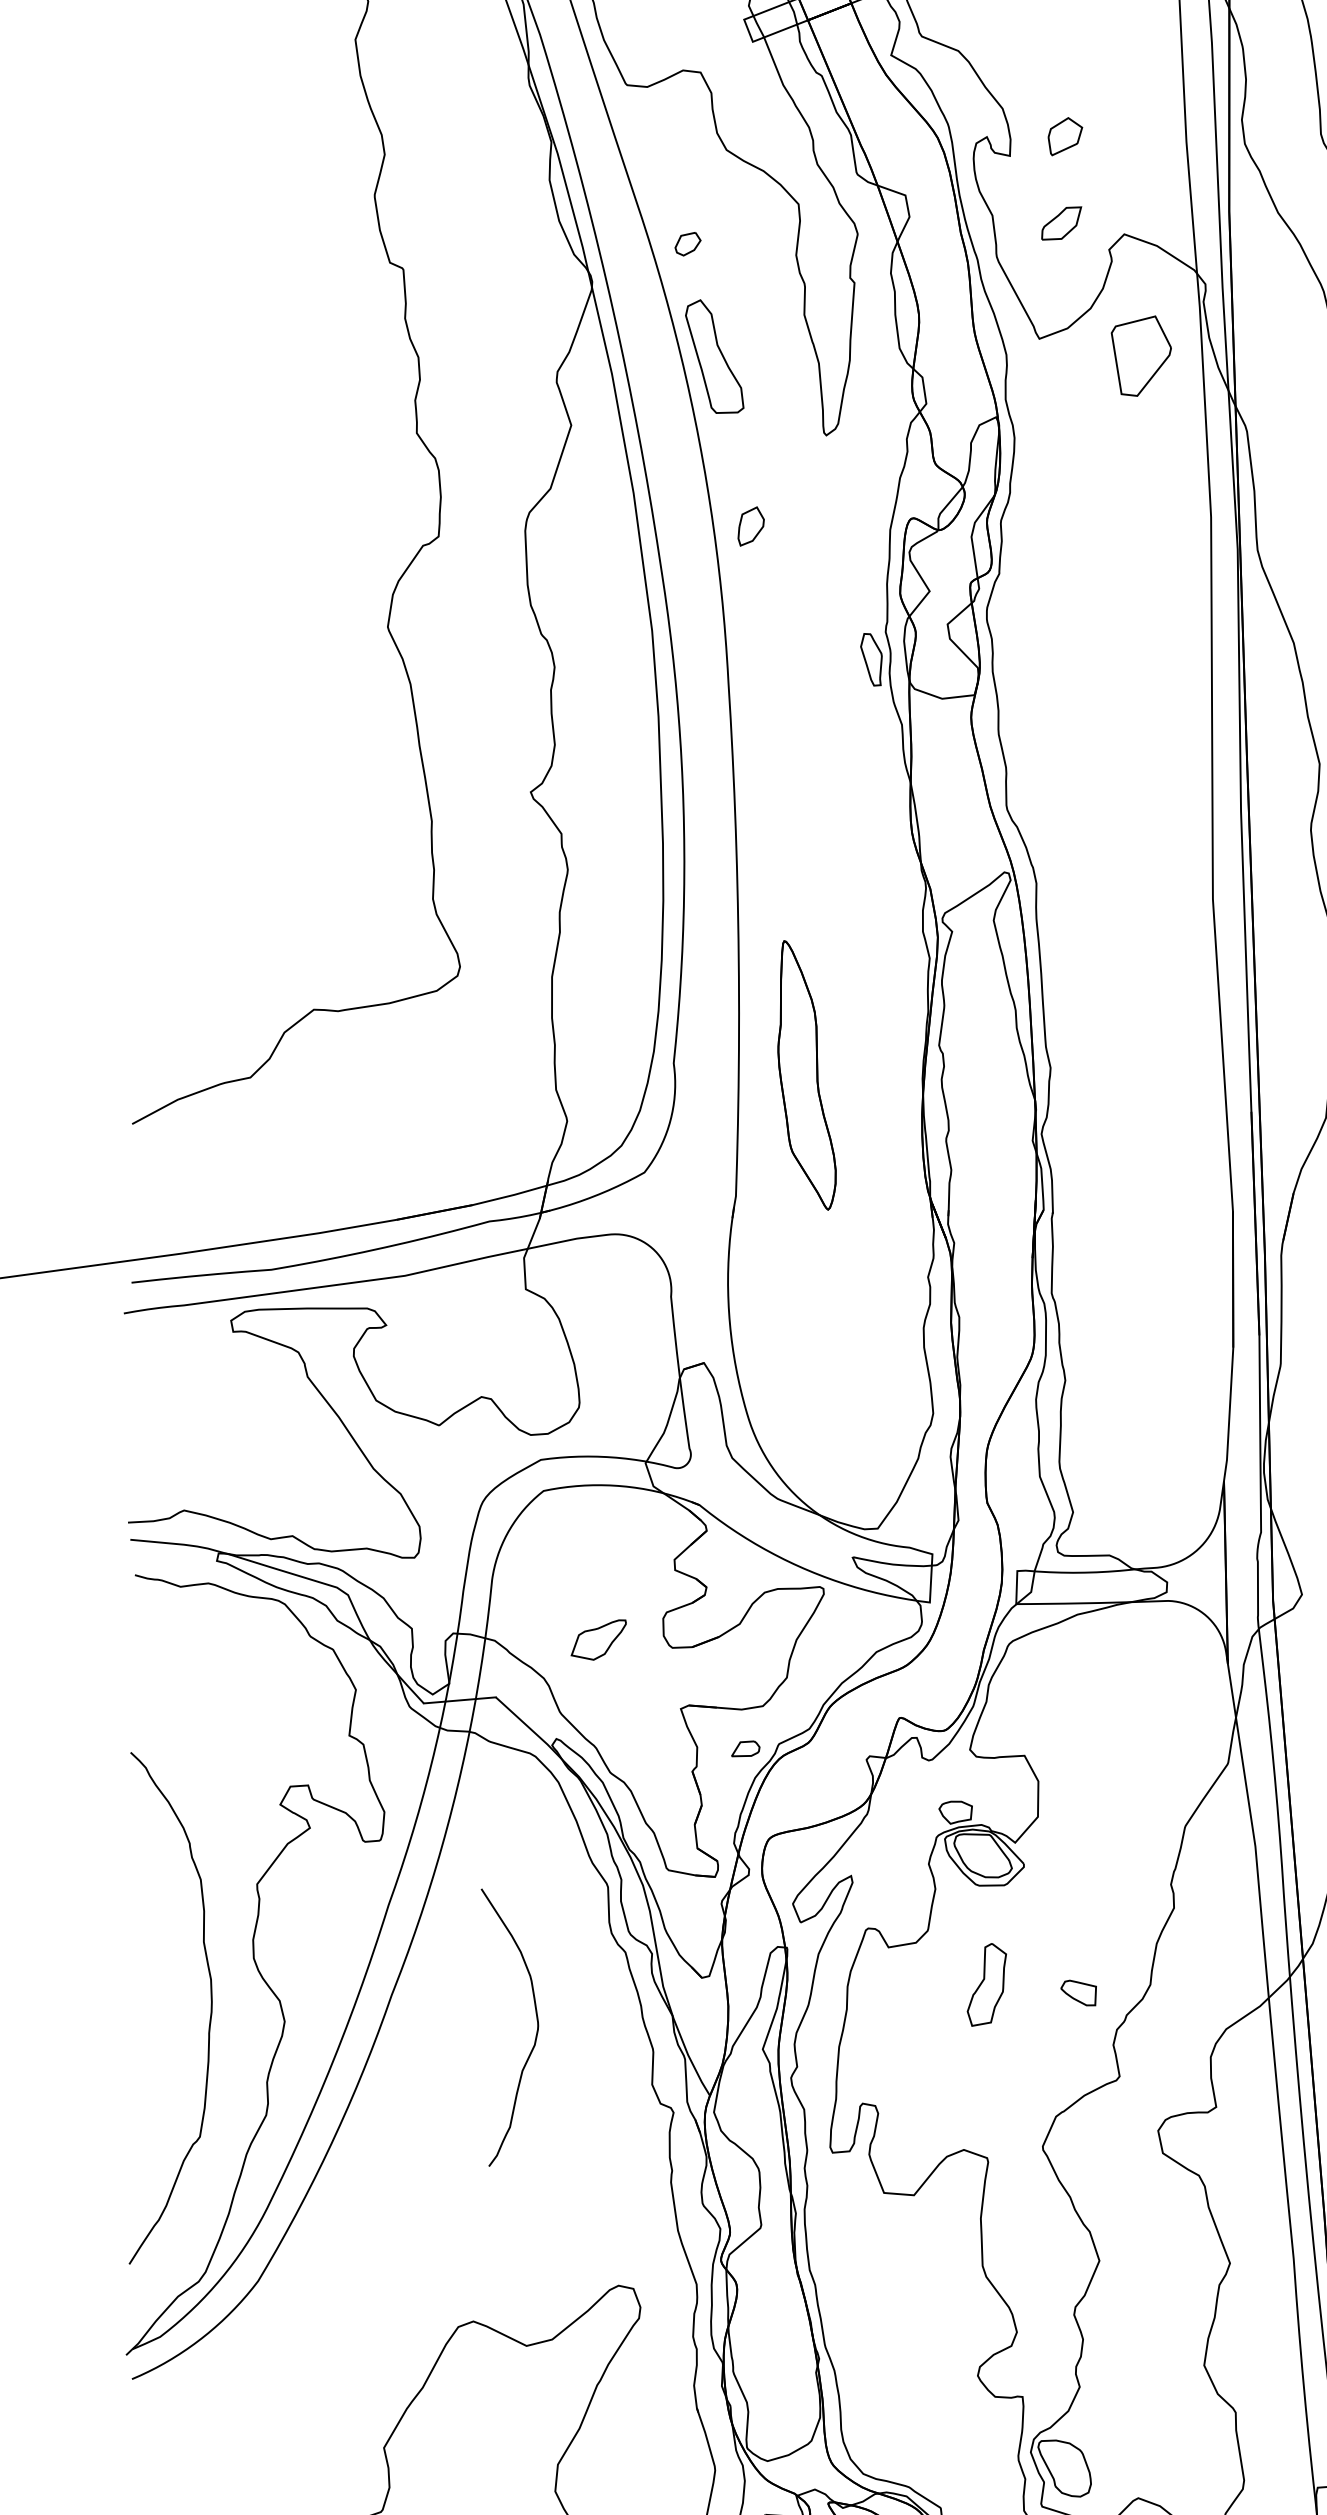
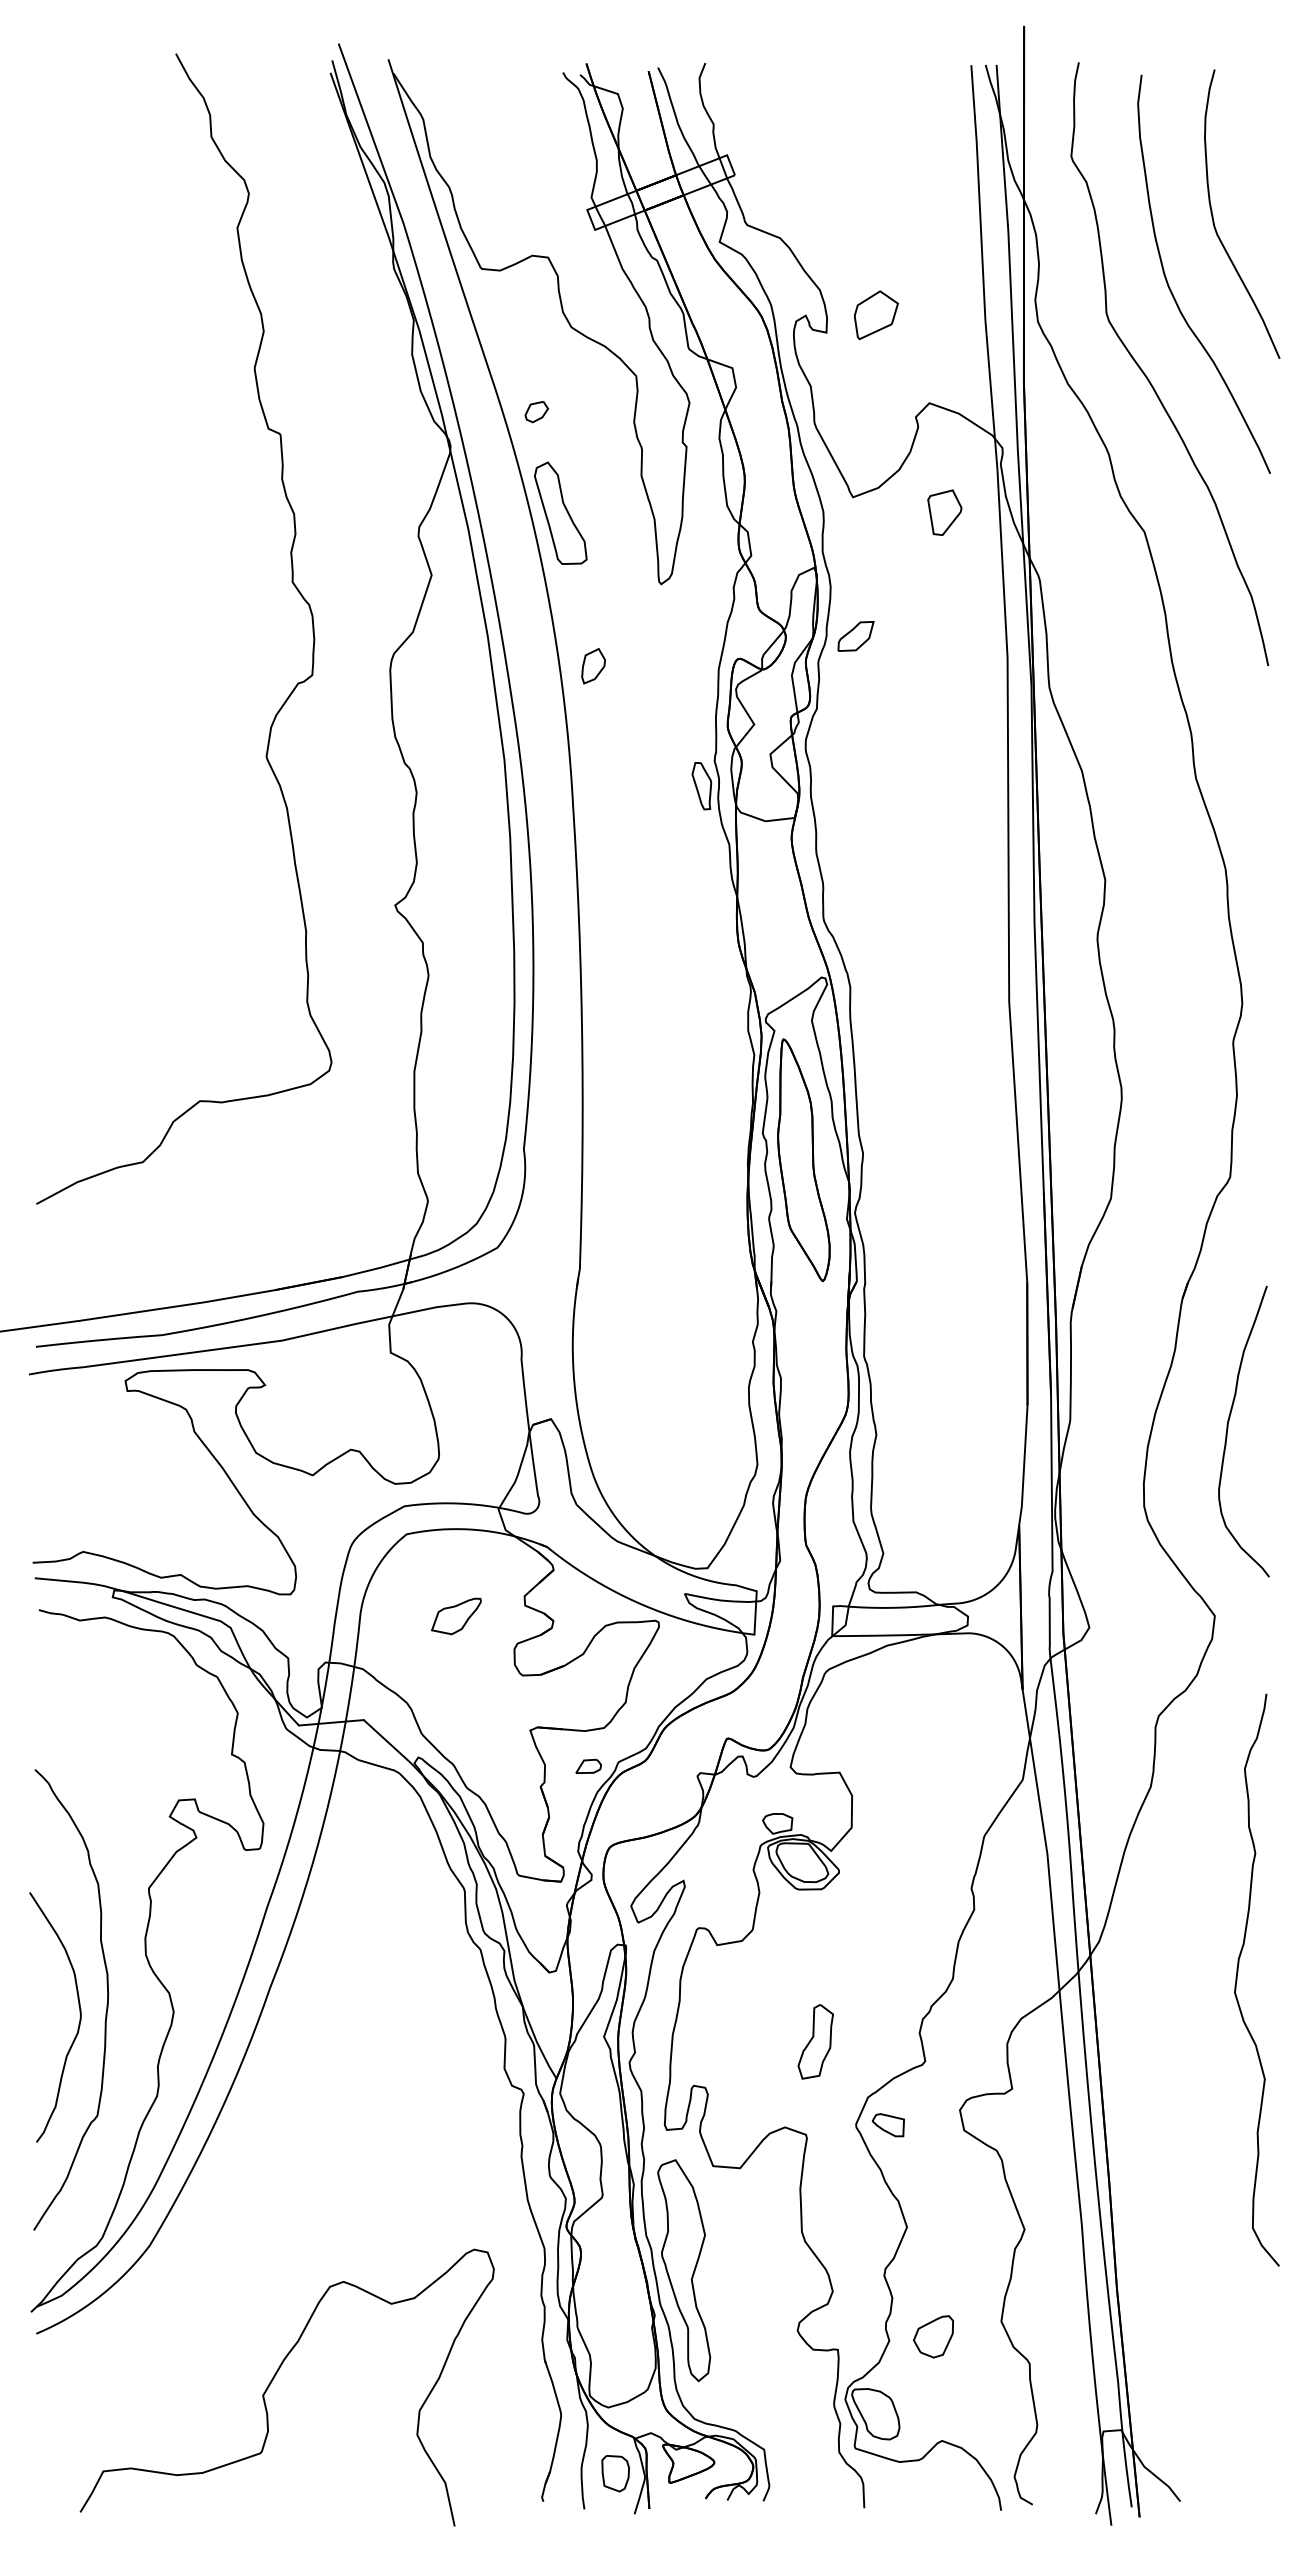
part: (1065, 136) -> (876, 315), size x1.43
part: (1061, 223) -> (855, 636), moved
part: (1141, 355) -> (944, 512), size x0.62
part: (806, 1075) -> (803, 1160), moved
part: (598, 1640) -> (456, 1616), moved
part: (986, 1984) -> (815, 2041), moved
part: (1078, 1993) -> (888, 2125), moved
curve: (535, 2034) -> (78, 2023), moved
part: (852, 2308) -> (684, 2270), added
part: (1128, 2382) -> (933, 2336), added

